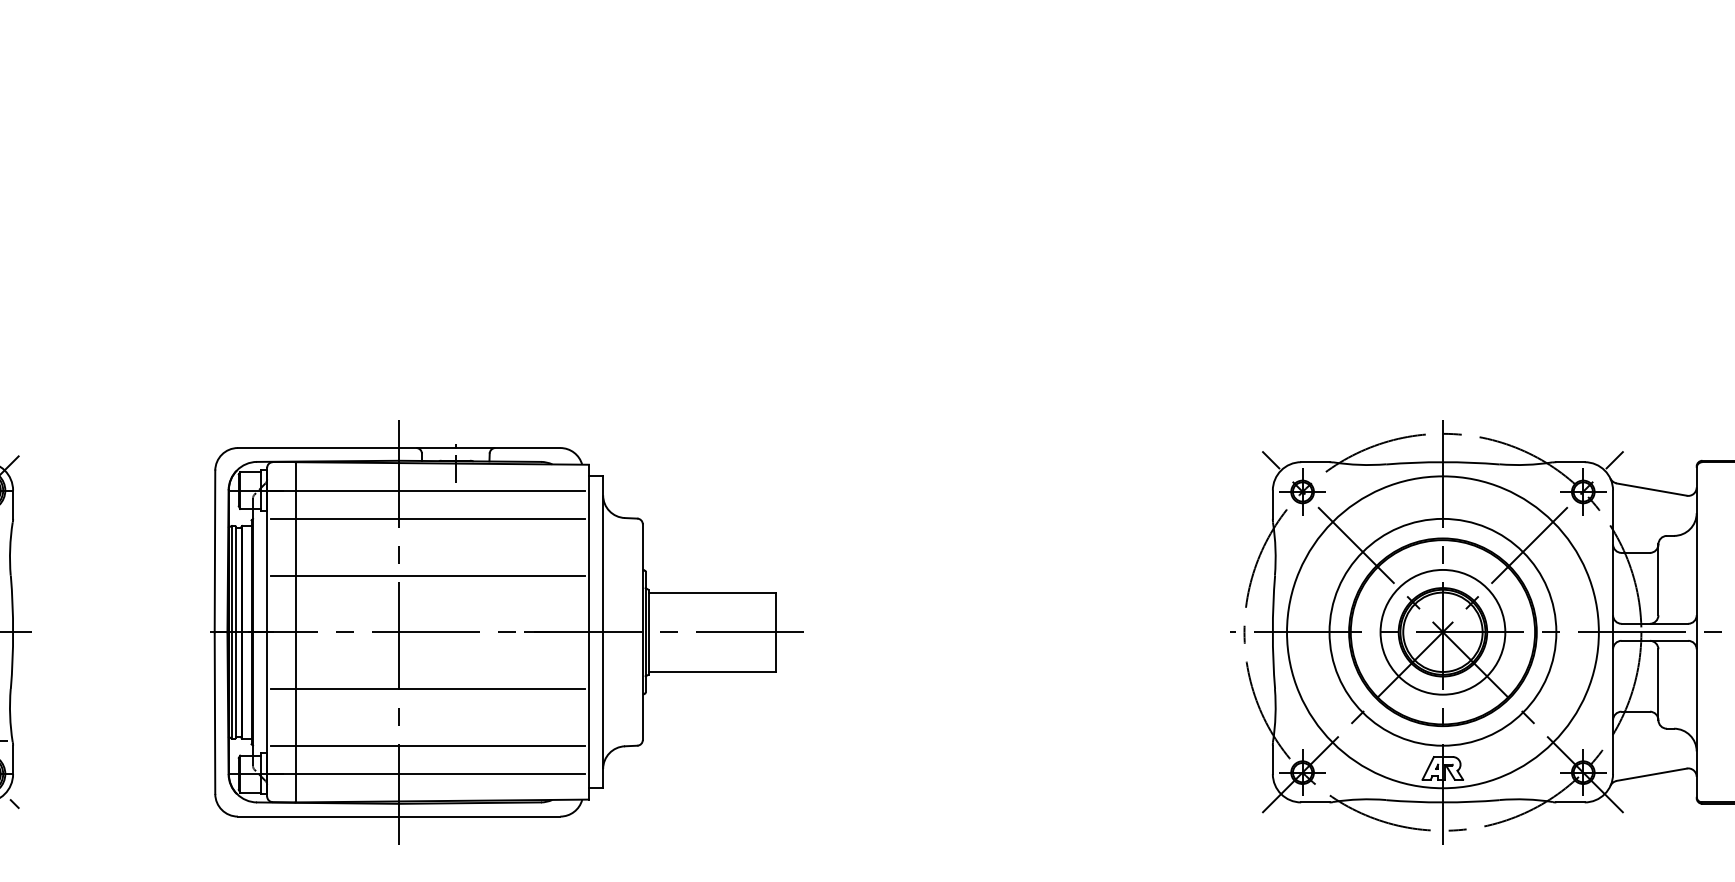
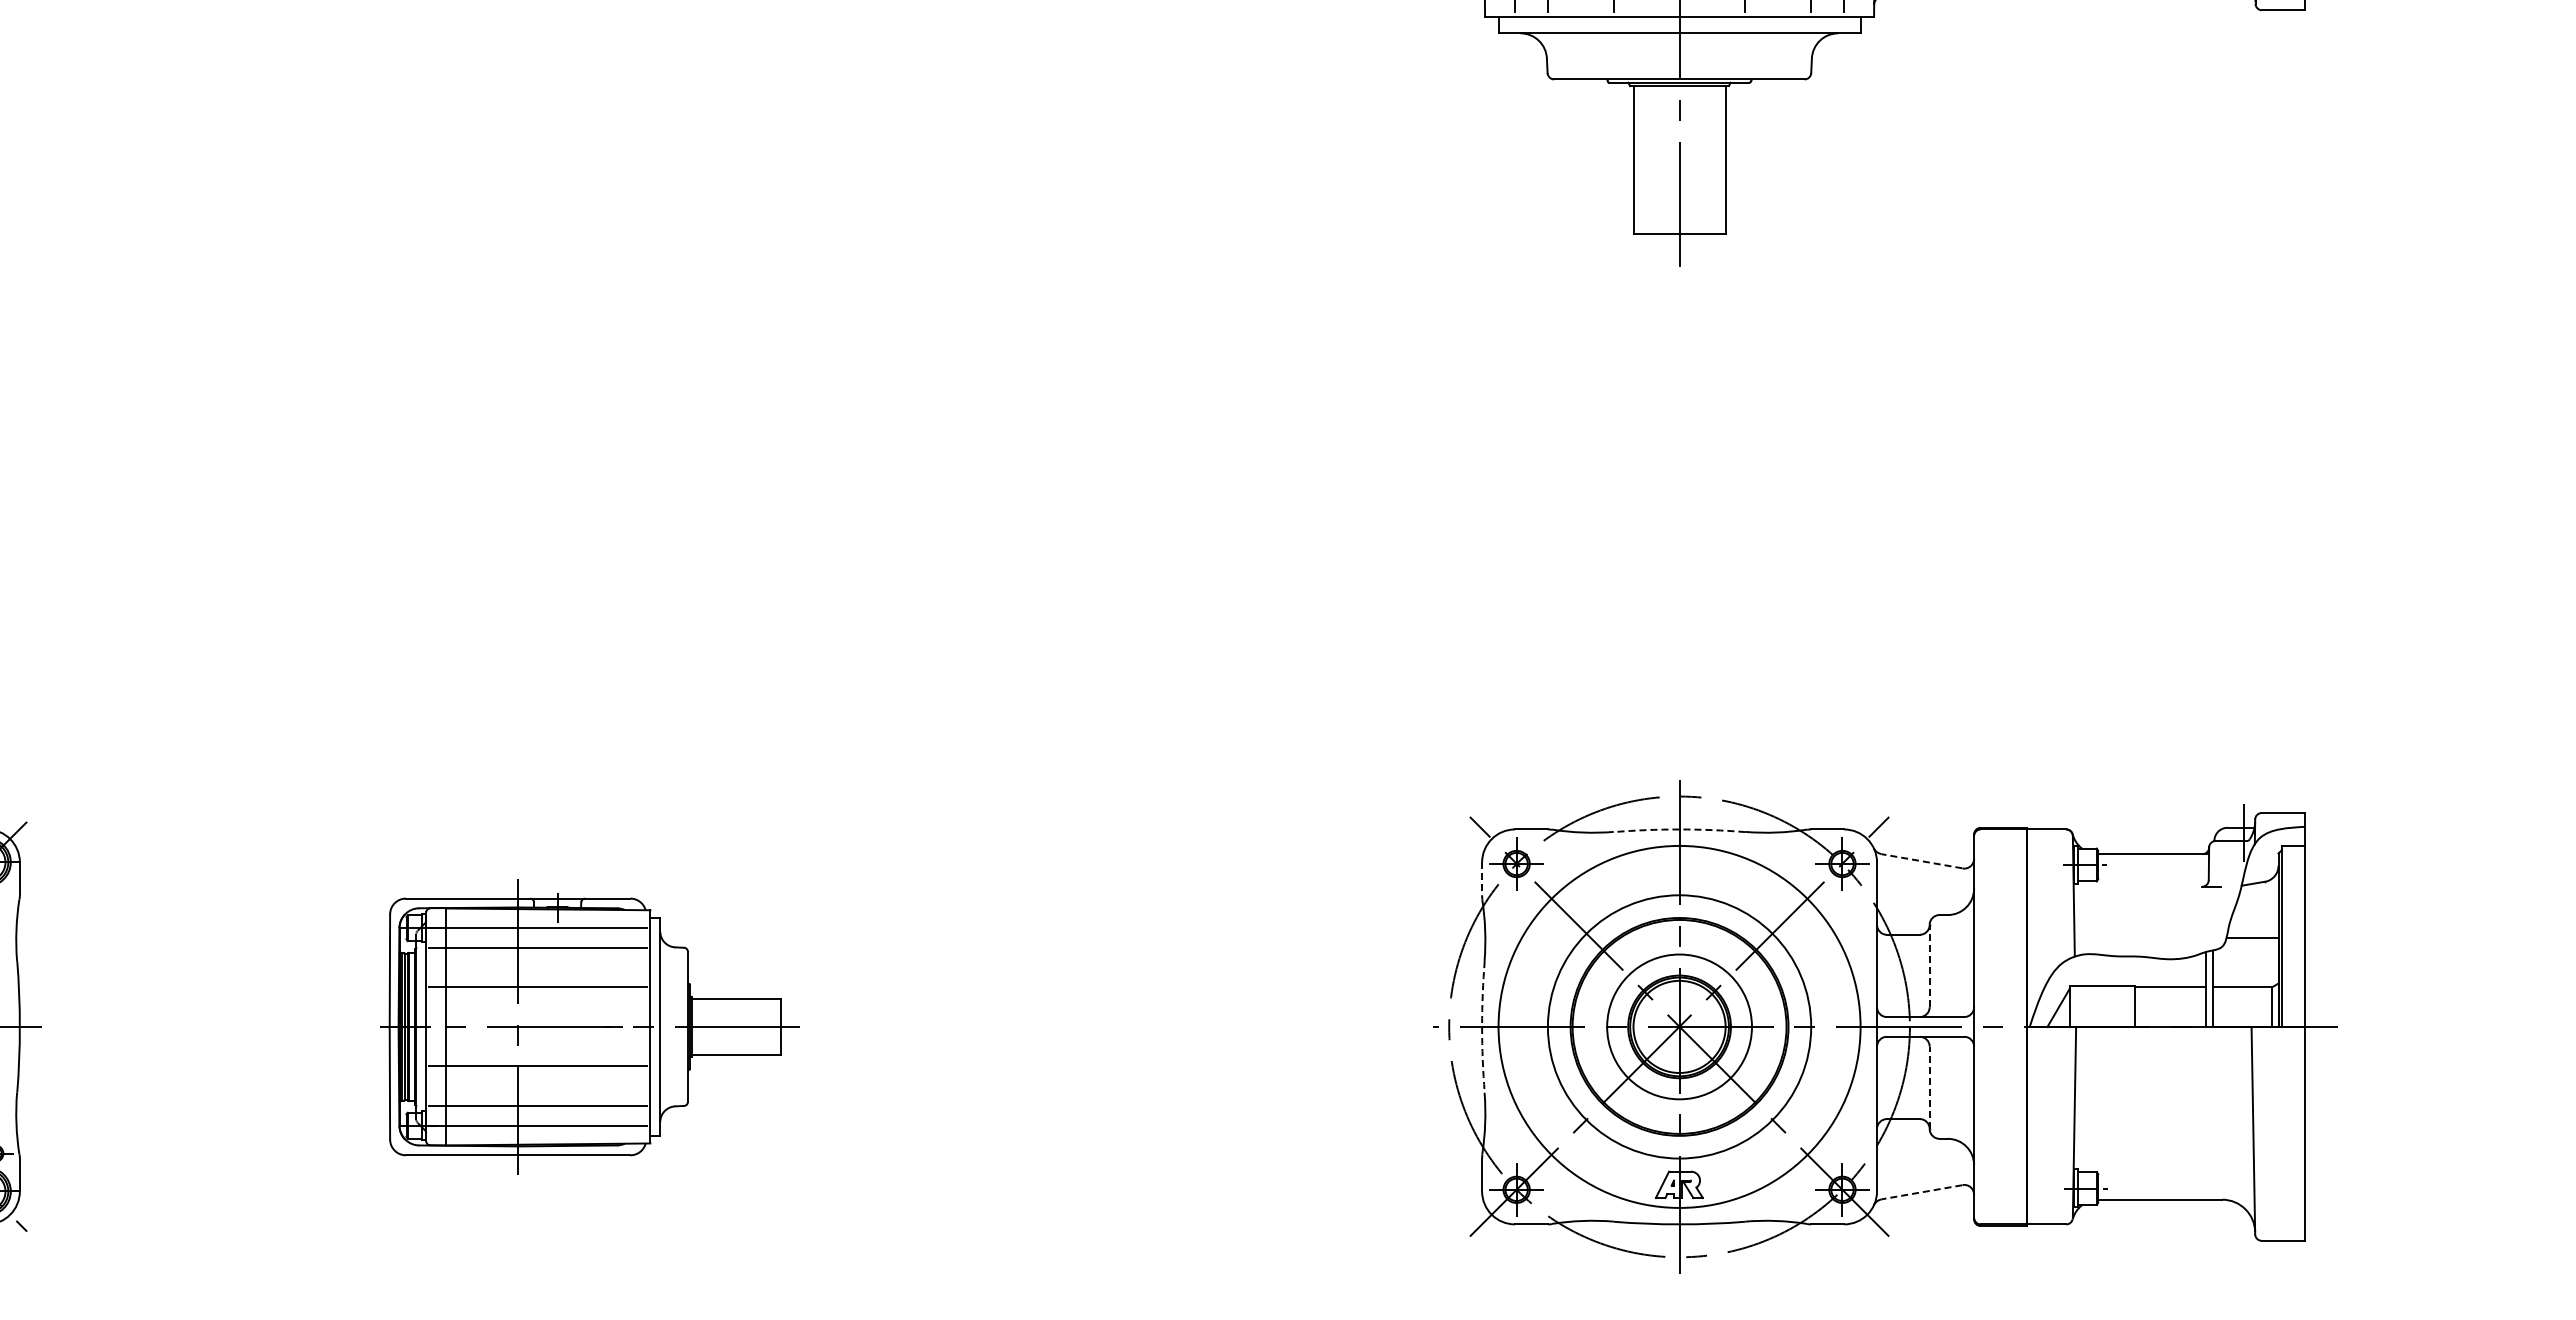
arc: (1442, 462) -> (1679, 829), solid -> dashed
line: (1651, 489) -> (1921, 861), solid -> dashed
line: (1273, 505) -> (1482, 879), solid -> dashed
line: (1658, 579) -> (1929, 965), solid -> dashed
part: (507, 631) -> (593, 1026), size x0.6
arc: (1273, 631) -> (1482, 1026), solid -> dashed
line: (1658, 684) -> (1929, 1087), solid -> dashed
line: (1651, 774) -> (1921, 1192), solid -> dashed

